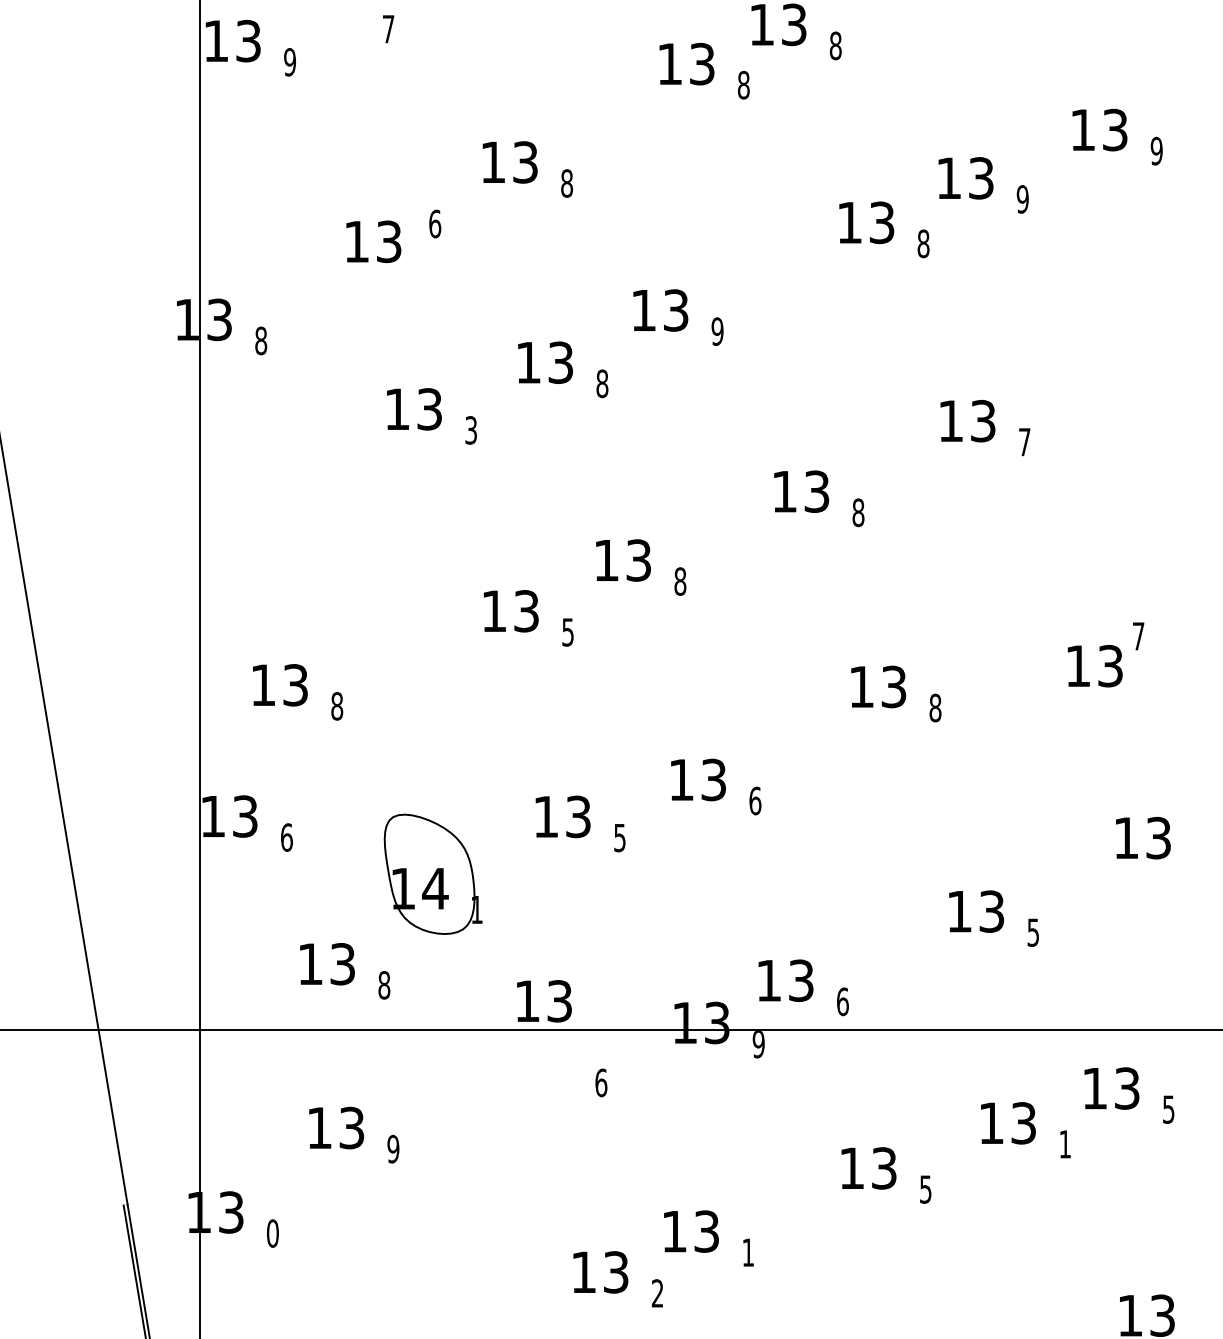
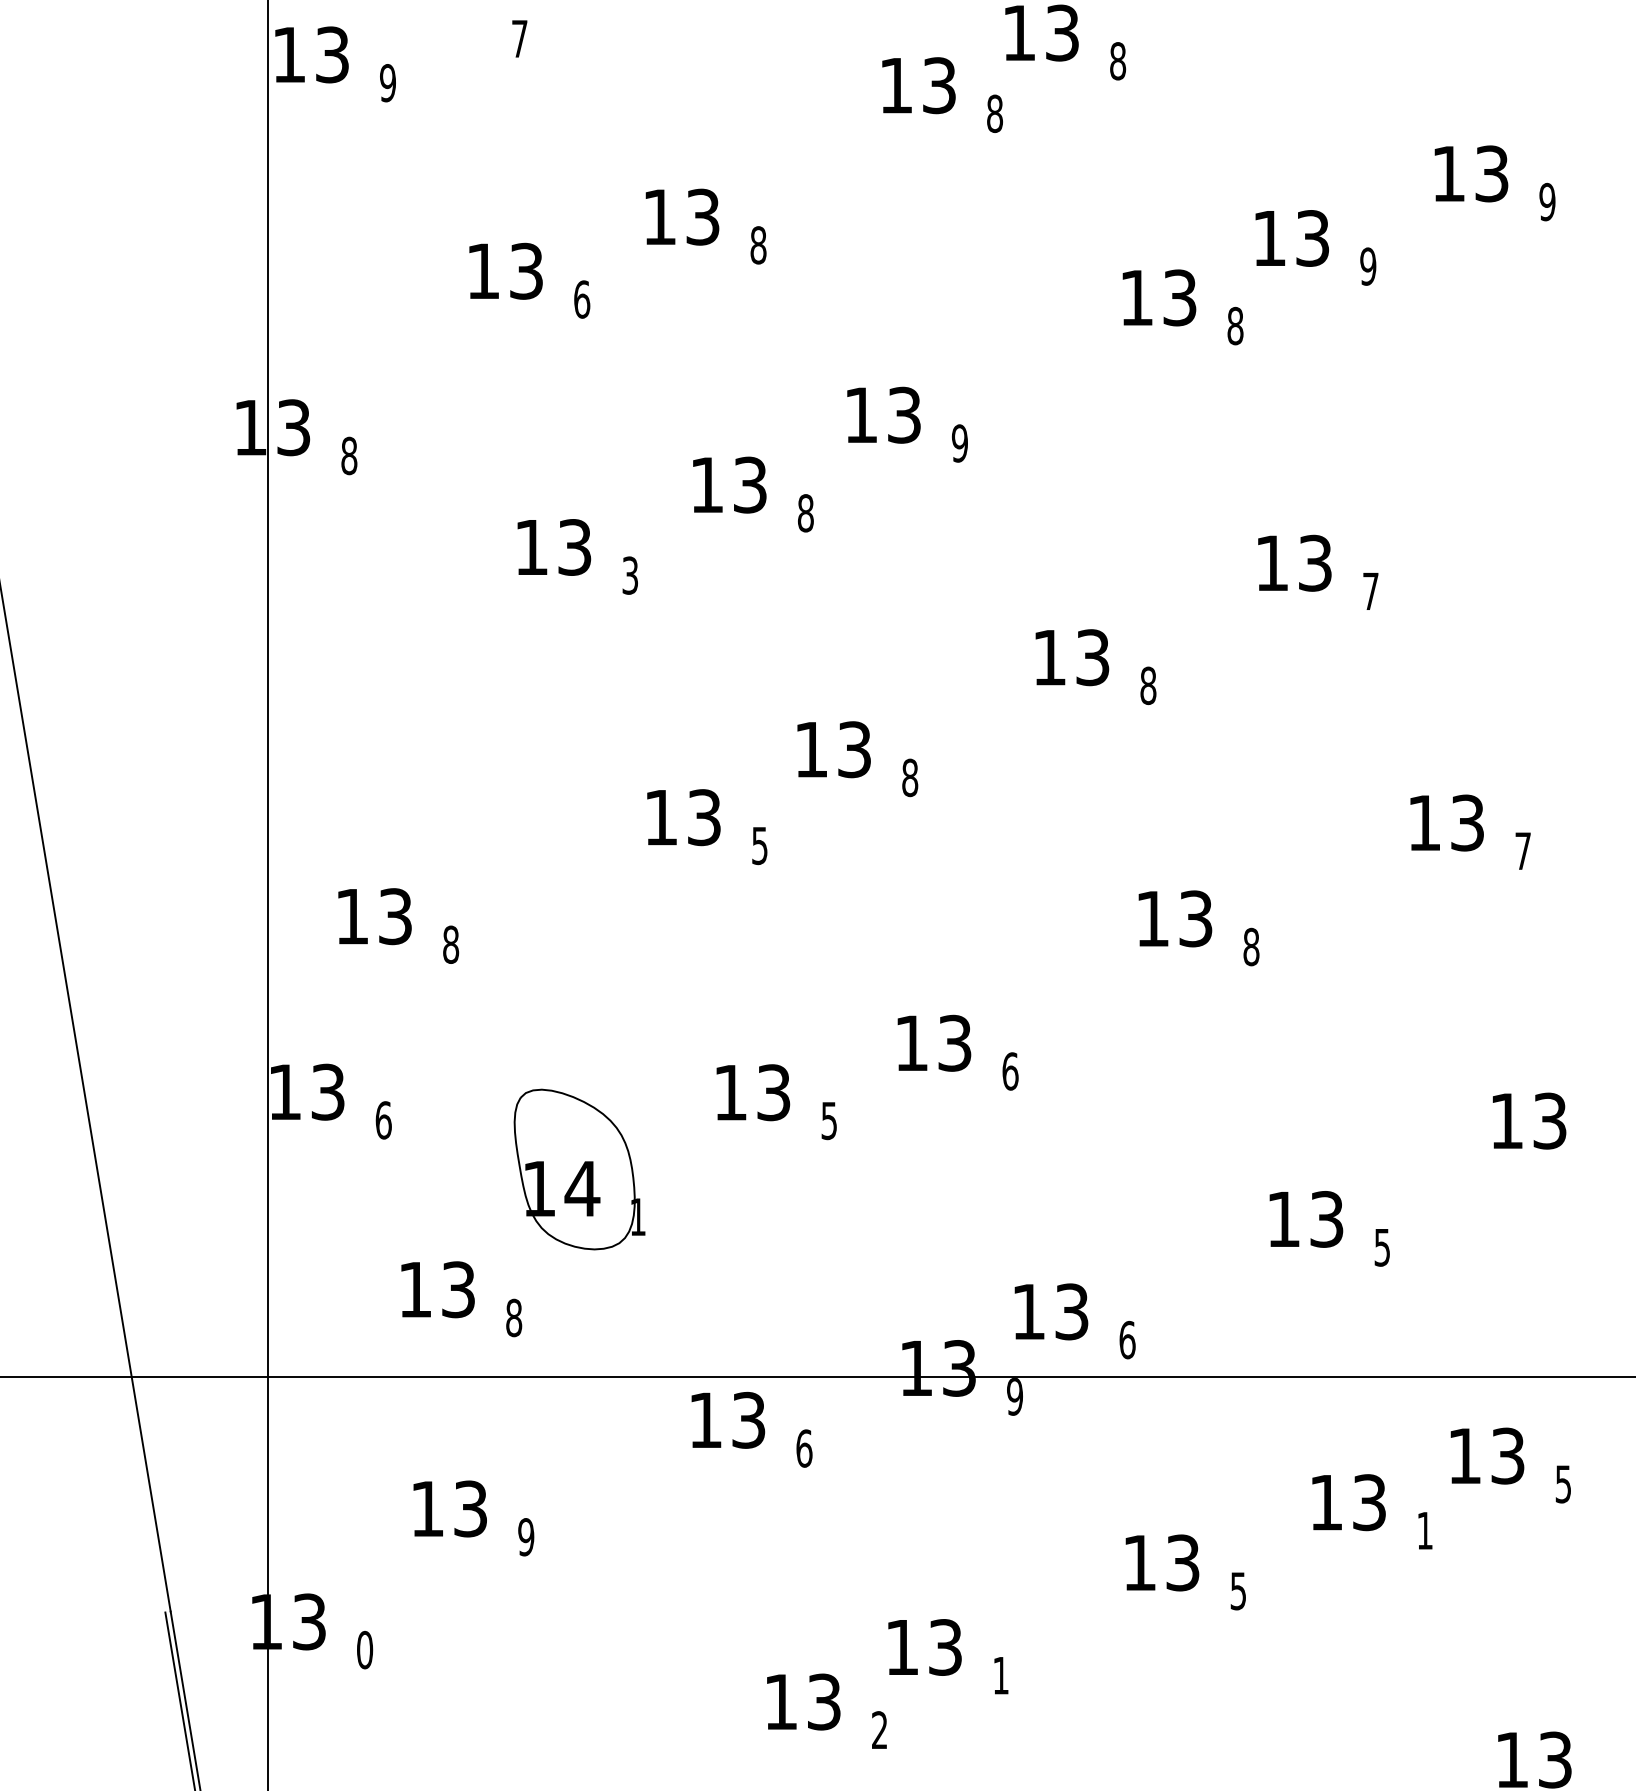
text: (373, 241) -> (505, 270), moved
text: (1094, 665) -> (1446, 822), moved
text: (544, 1001) -> (728, 1420), moved

